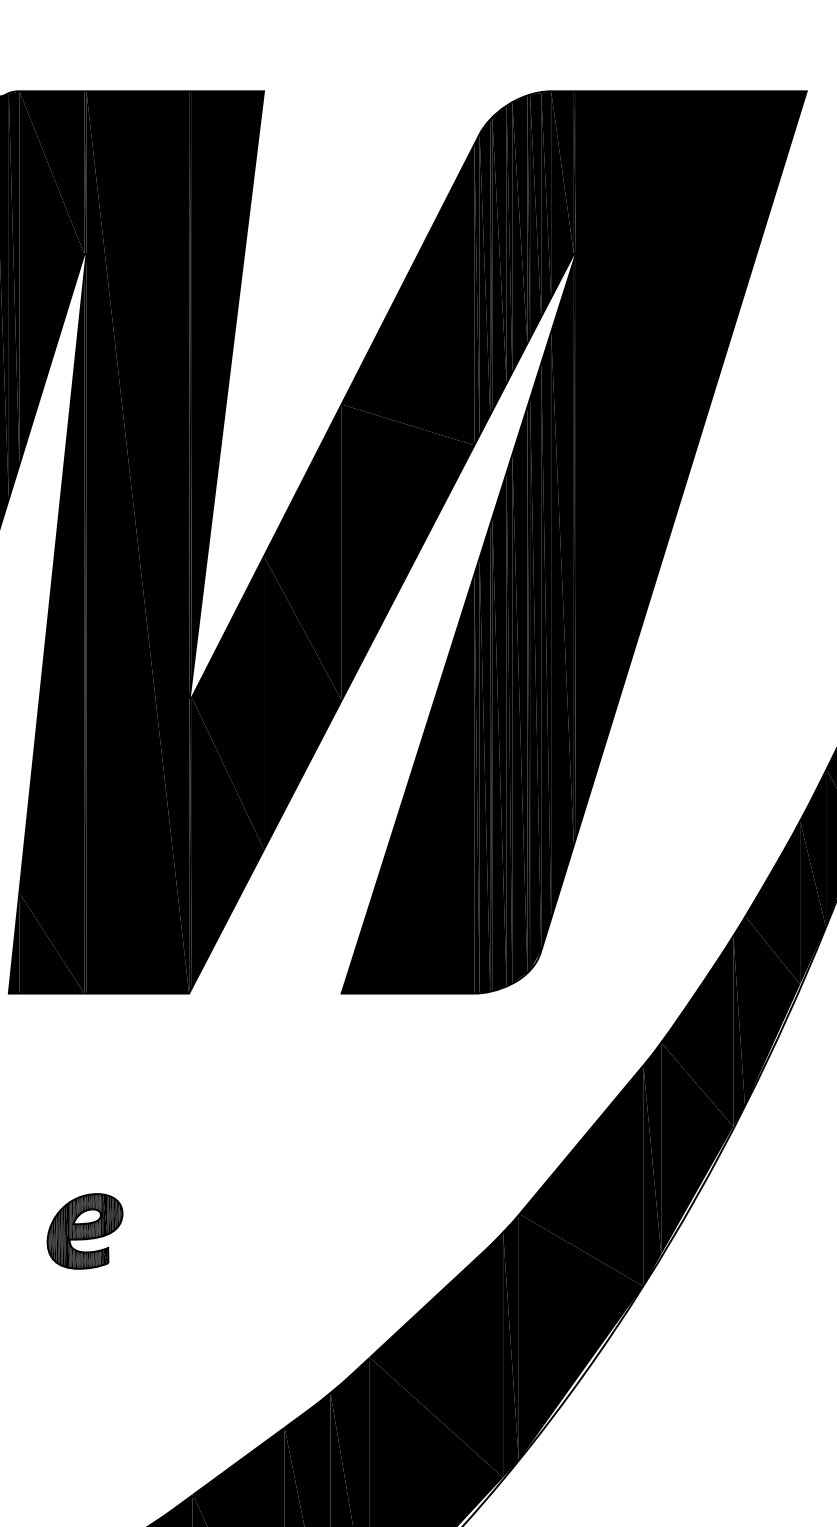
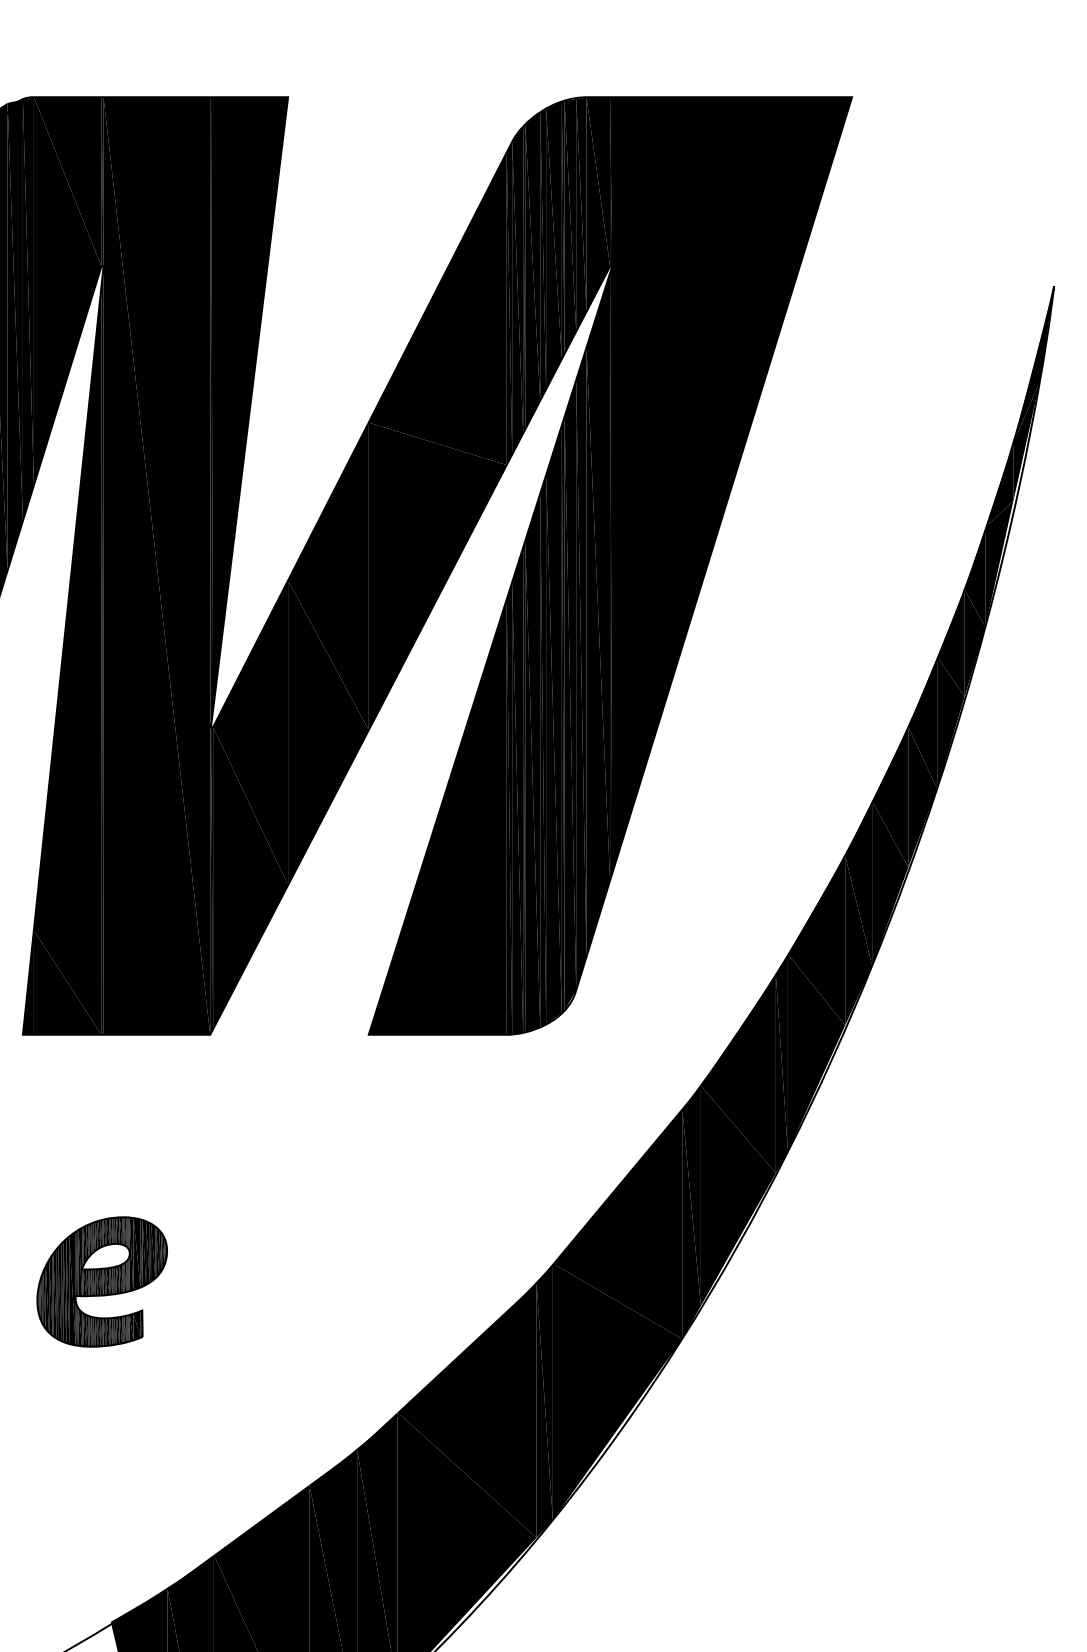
part: (84, 1230) -> (101, 1281), size x1.67

